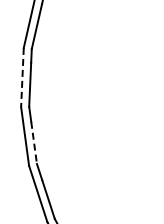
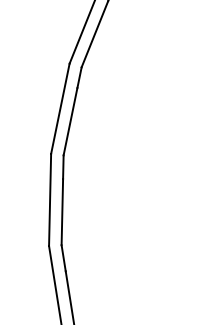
line: (22, 77) -> (60, 108), dashed -> solid
line: (34, 143) -> (62, 213), dashed -> solid

